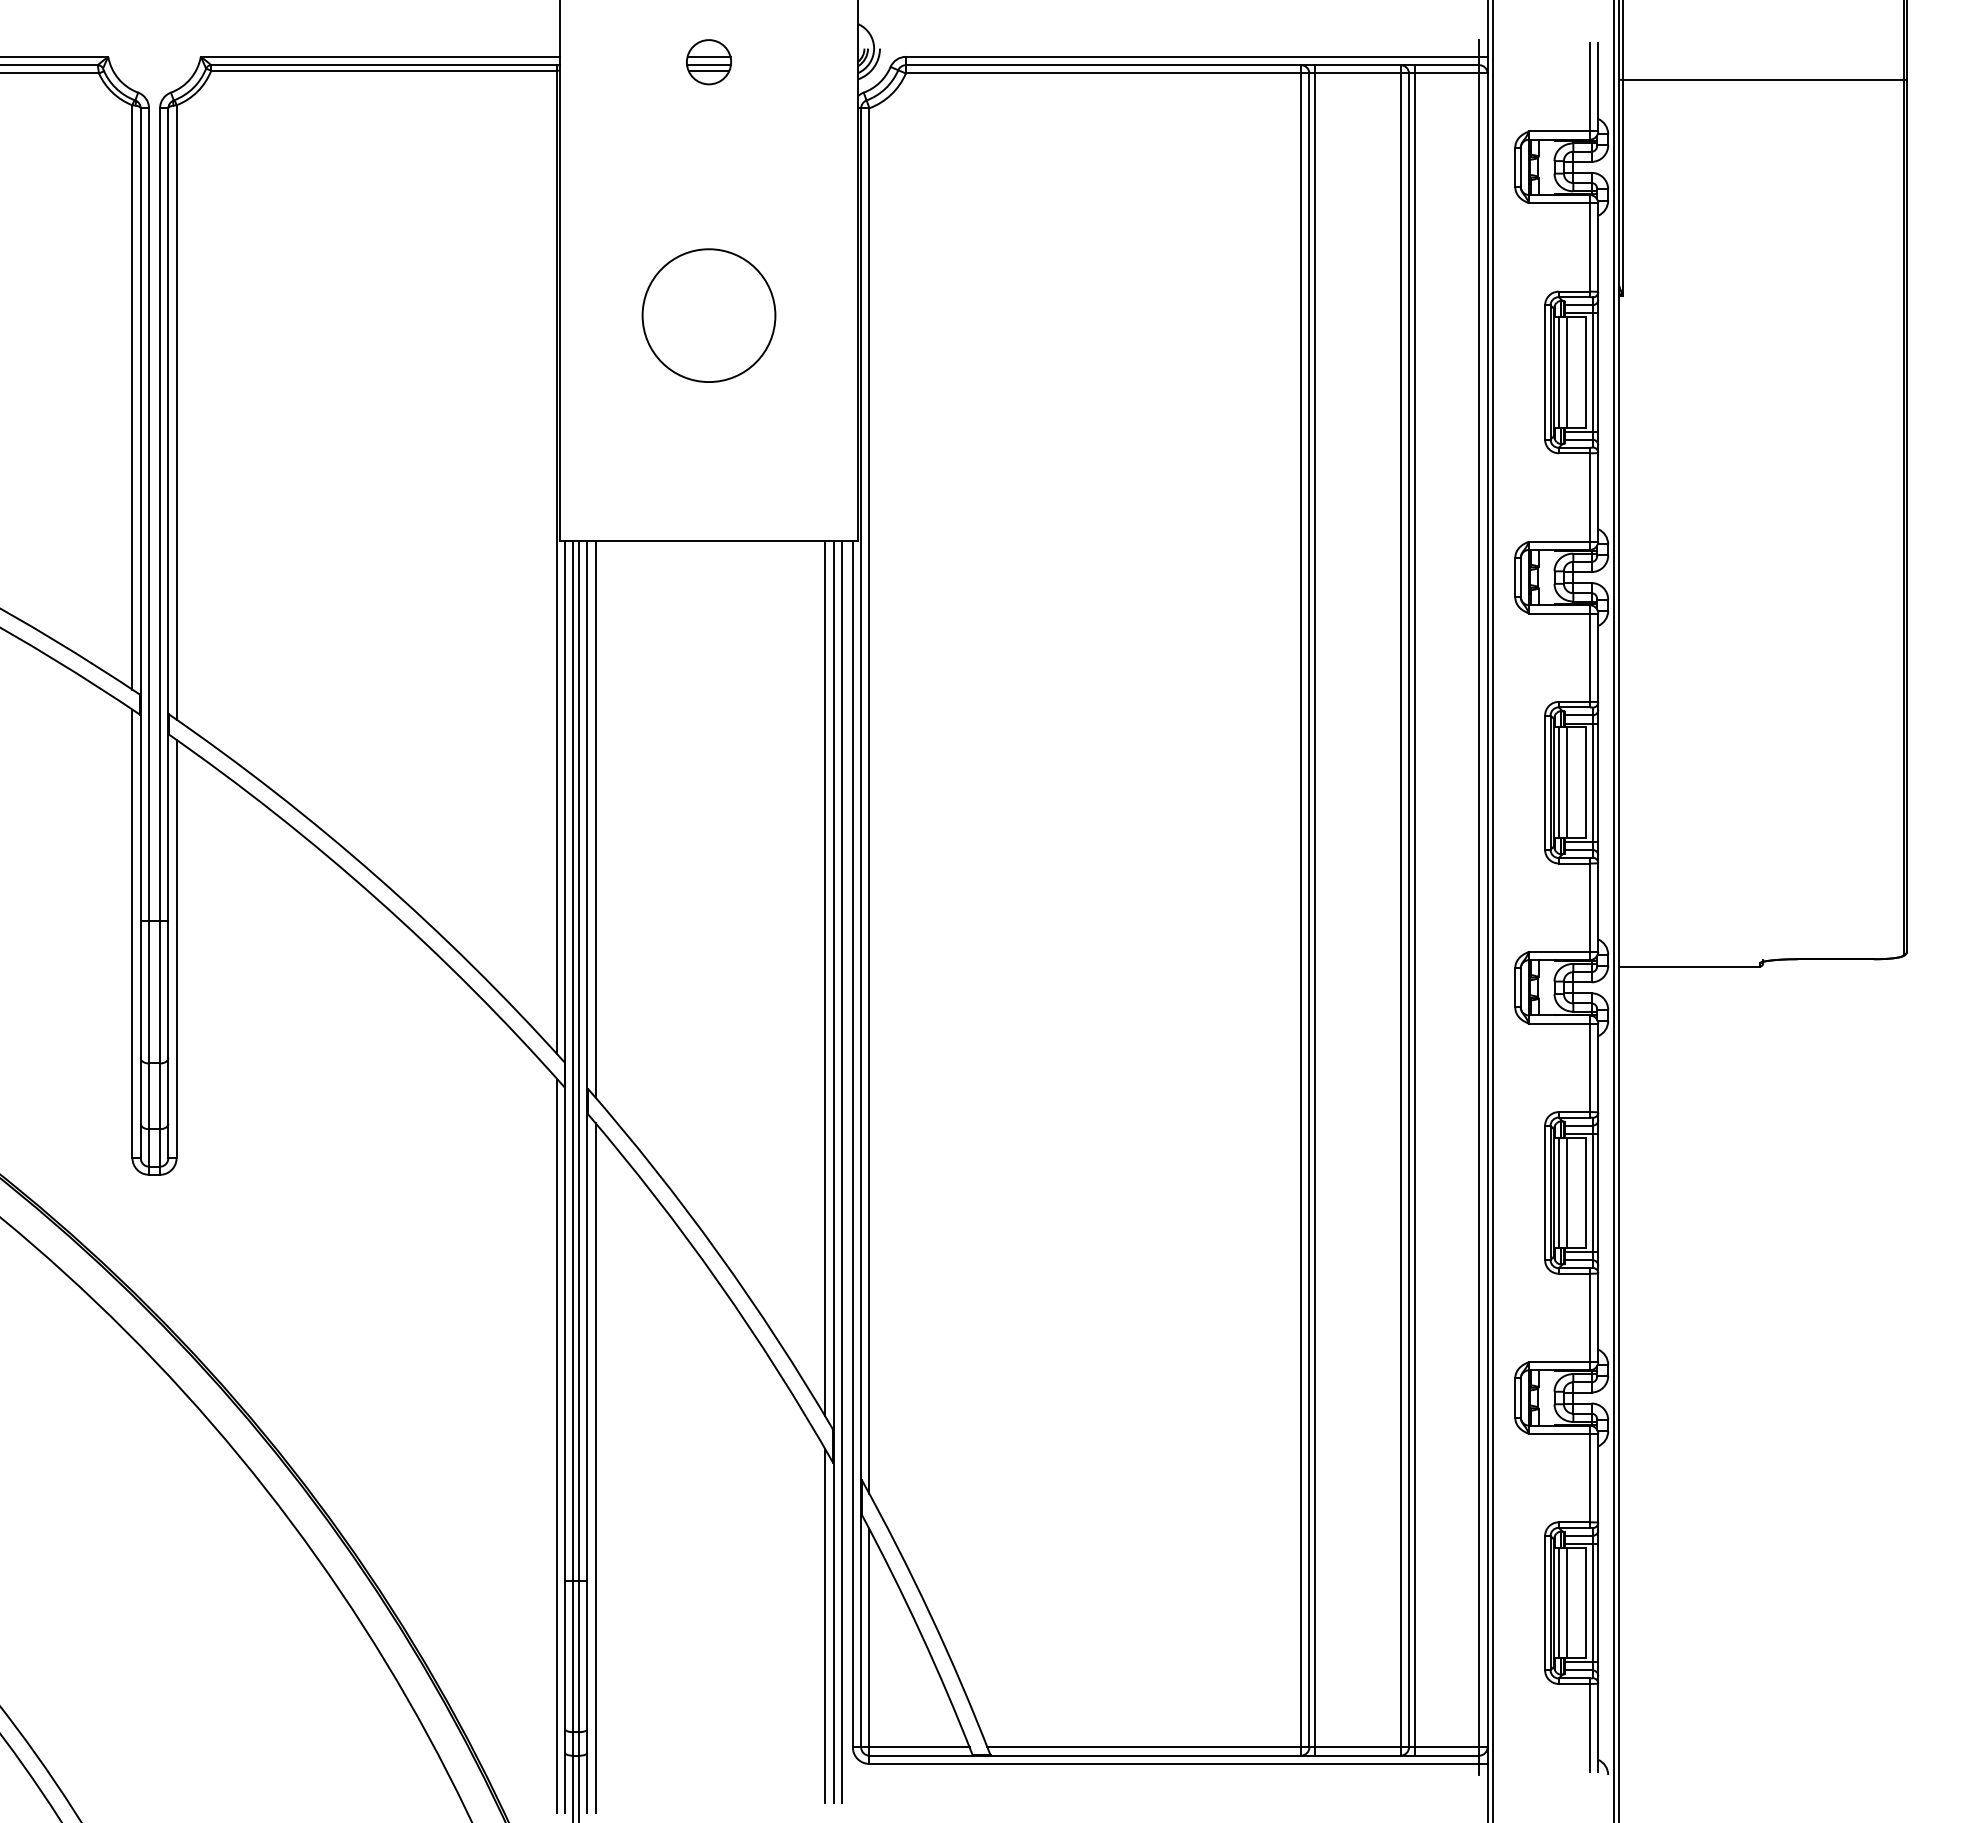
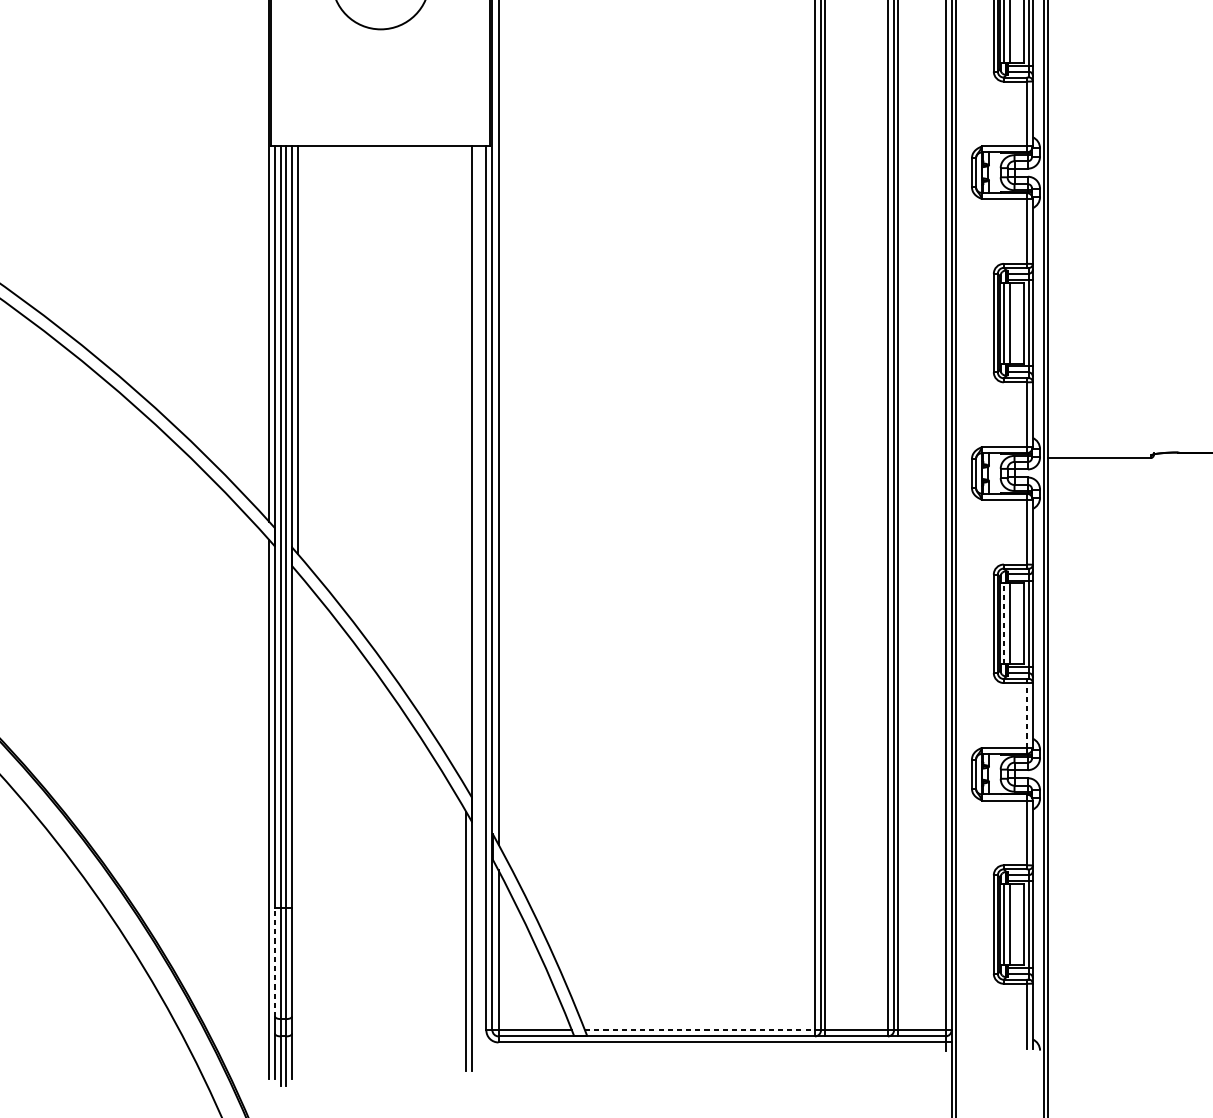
line: (825, 978) -> (466, 466), removed
line: (841, 1171) -> (478, 608), removed
line: (1559, 1192) -> (1004, 623), solid -> dashed
line: (1589, 1317) -> (1026, 715), solid -> dashed
line: (595, 1468) -> (297, 825), removed
line: (565, 1654) -> (275, 962), solid -> dashed
line: (1144, 1747) -> (700, 1030), solid -> dashed

